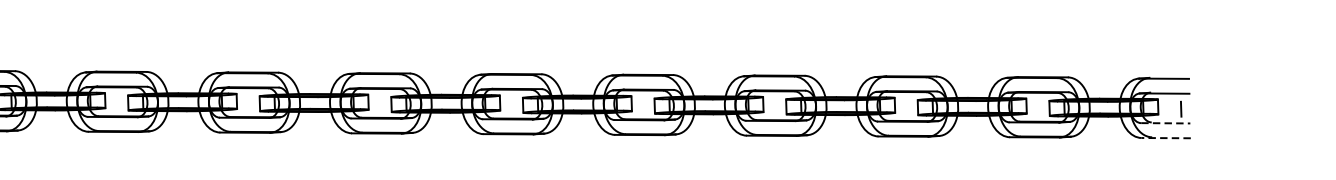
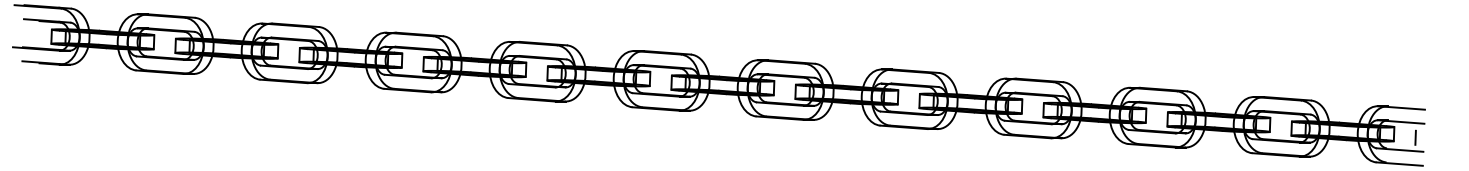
line: (1166, 123) -> (1400, 150), dashed -> solid
line: (1166, 138) -> (1399, 164), dashed -> solid

